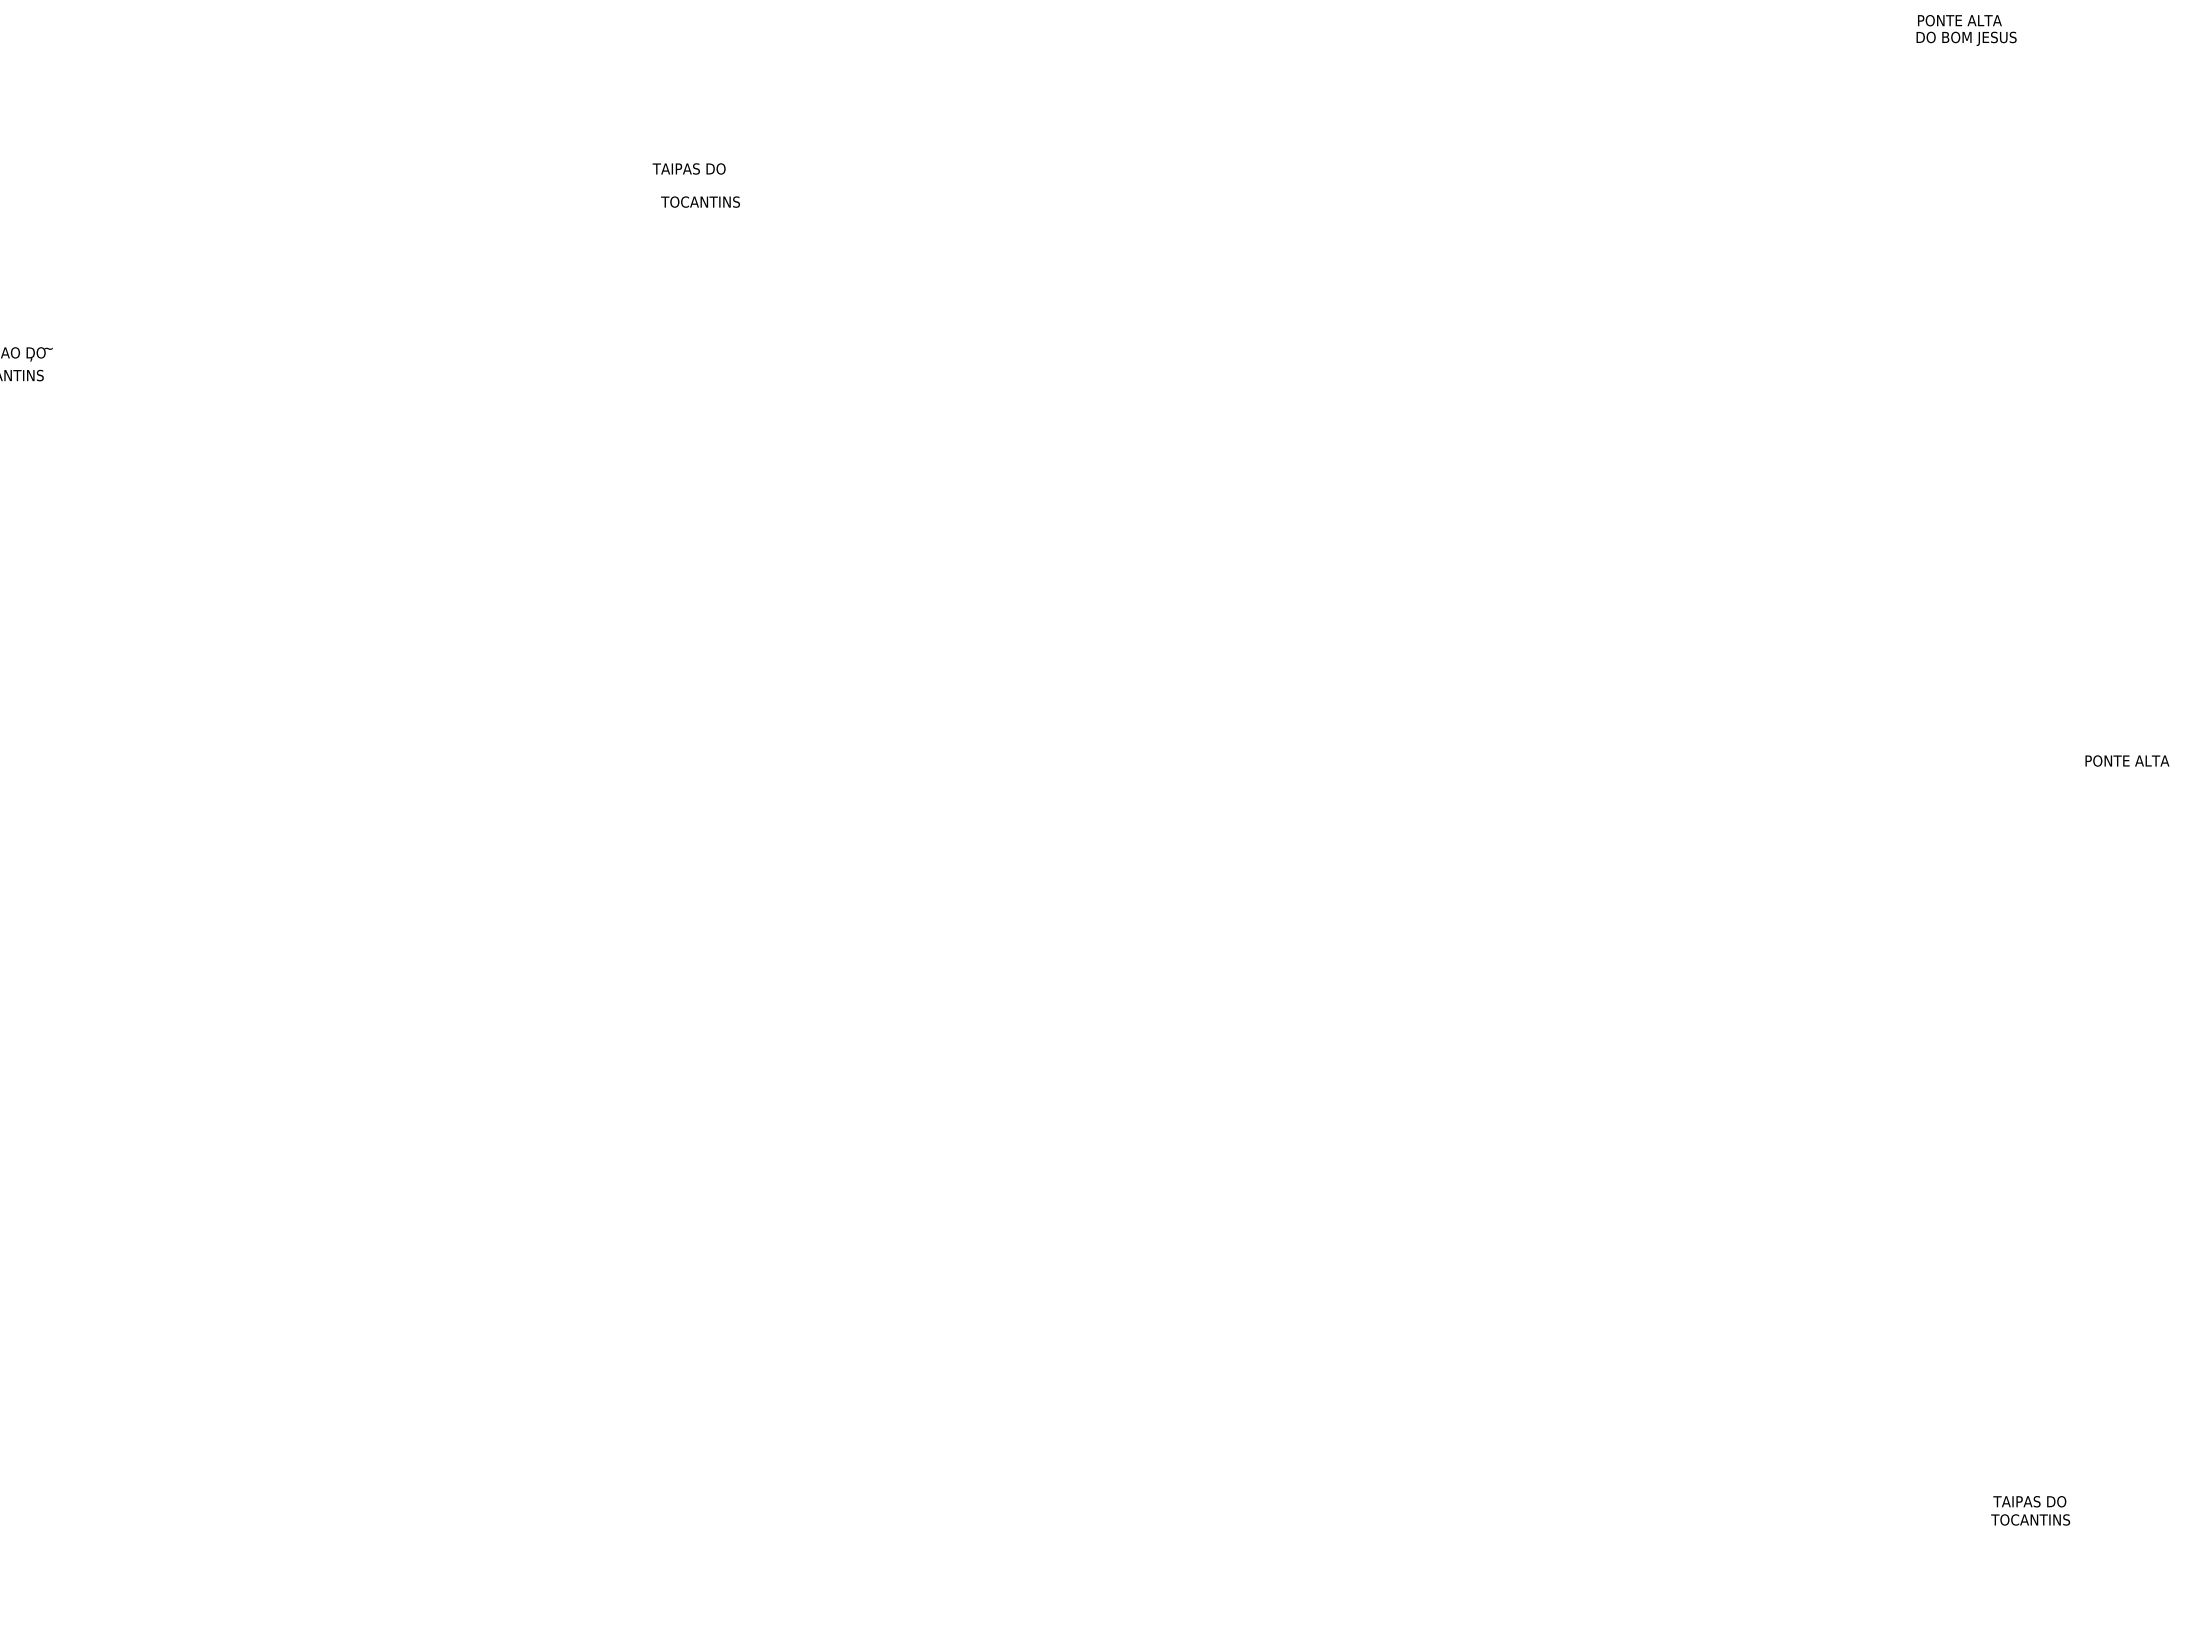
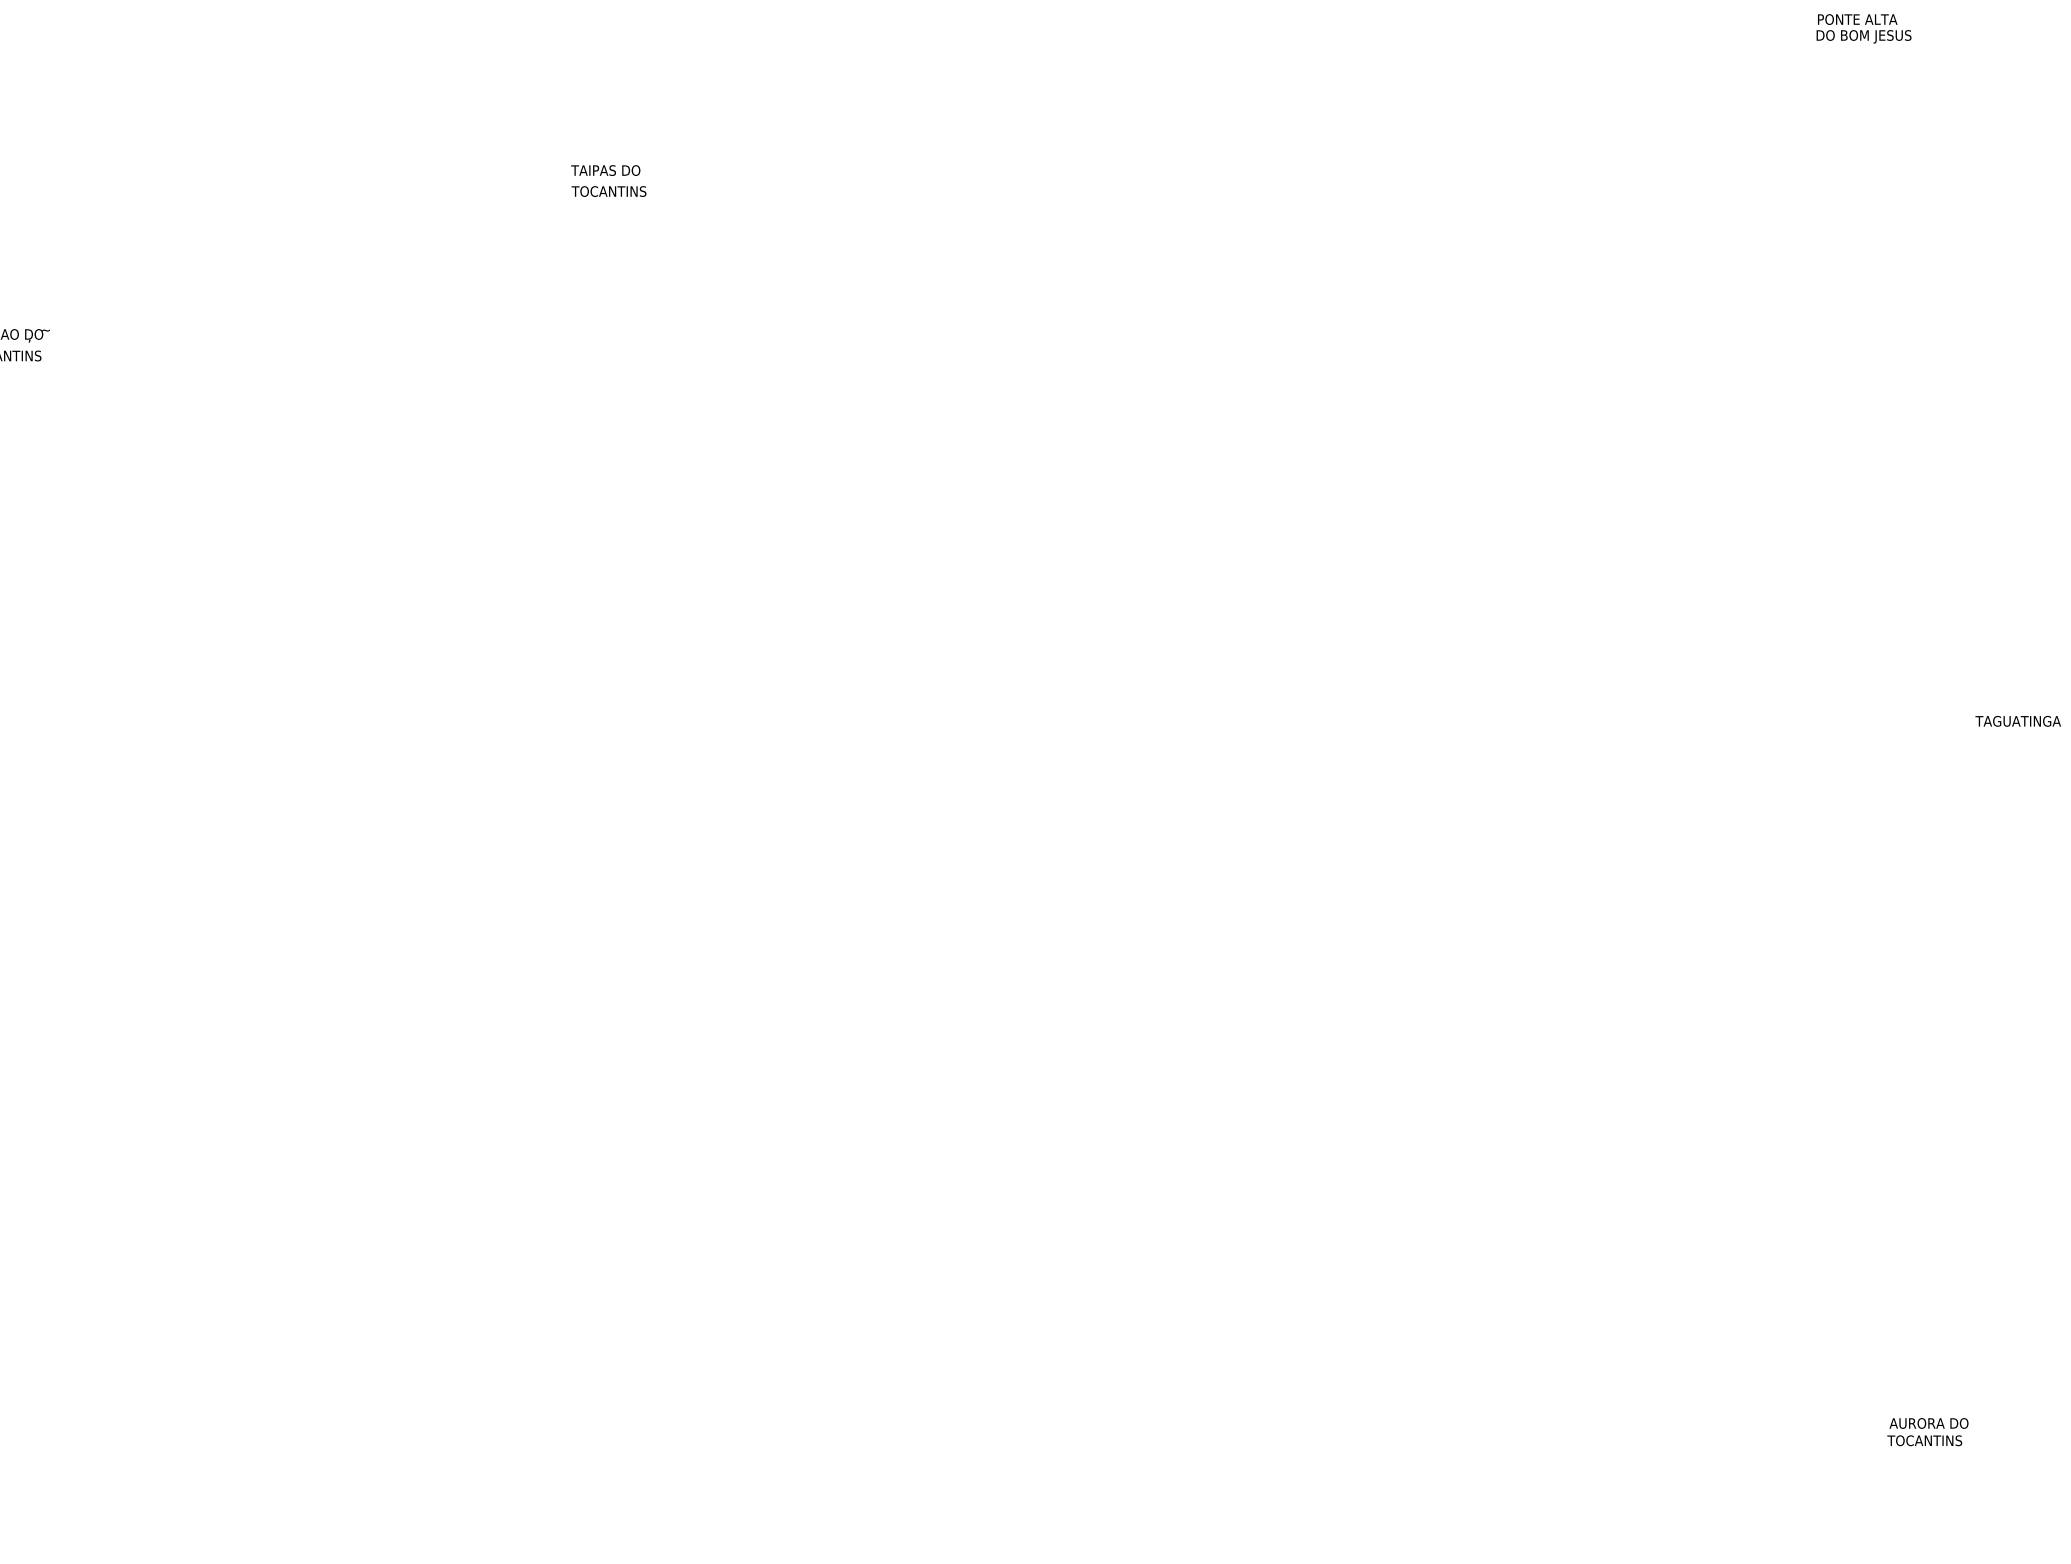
text: (688, 168) -> (605, 170), moved
text: (700, 201) -> (608, 190), moved
text: (2129, 760) -> (2018, 720), PONTE ALTA -> TAGUATINGA
text: (2034, 1501) -> (1928, 1423), TAIPAS DO -> AURORA DO

